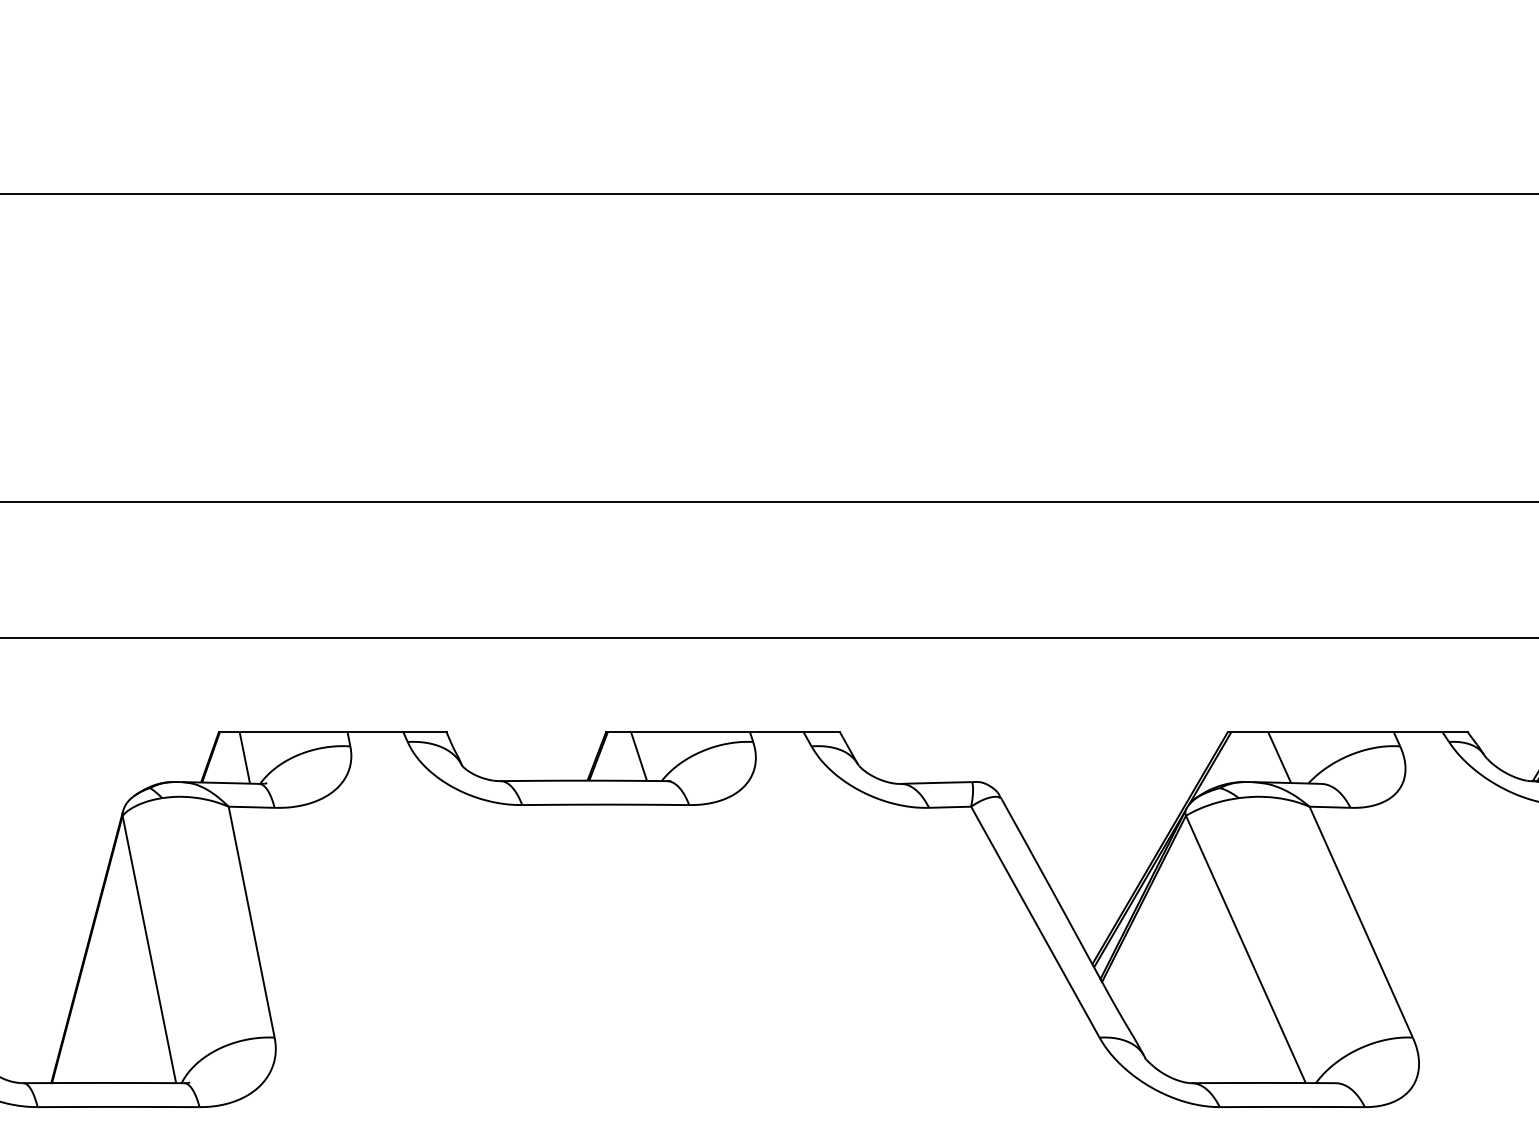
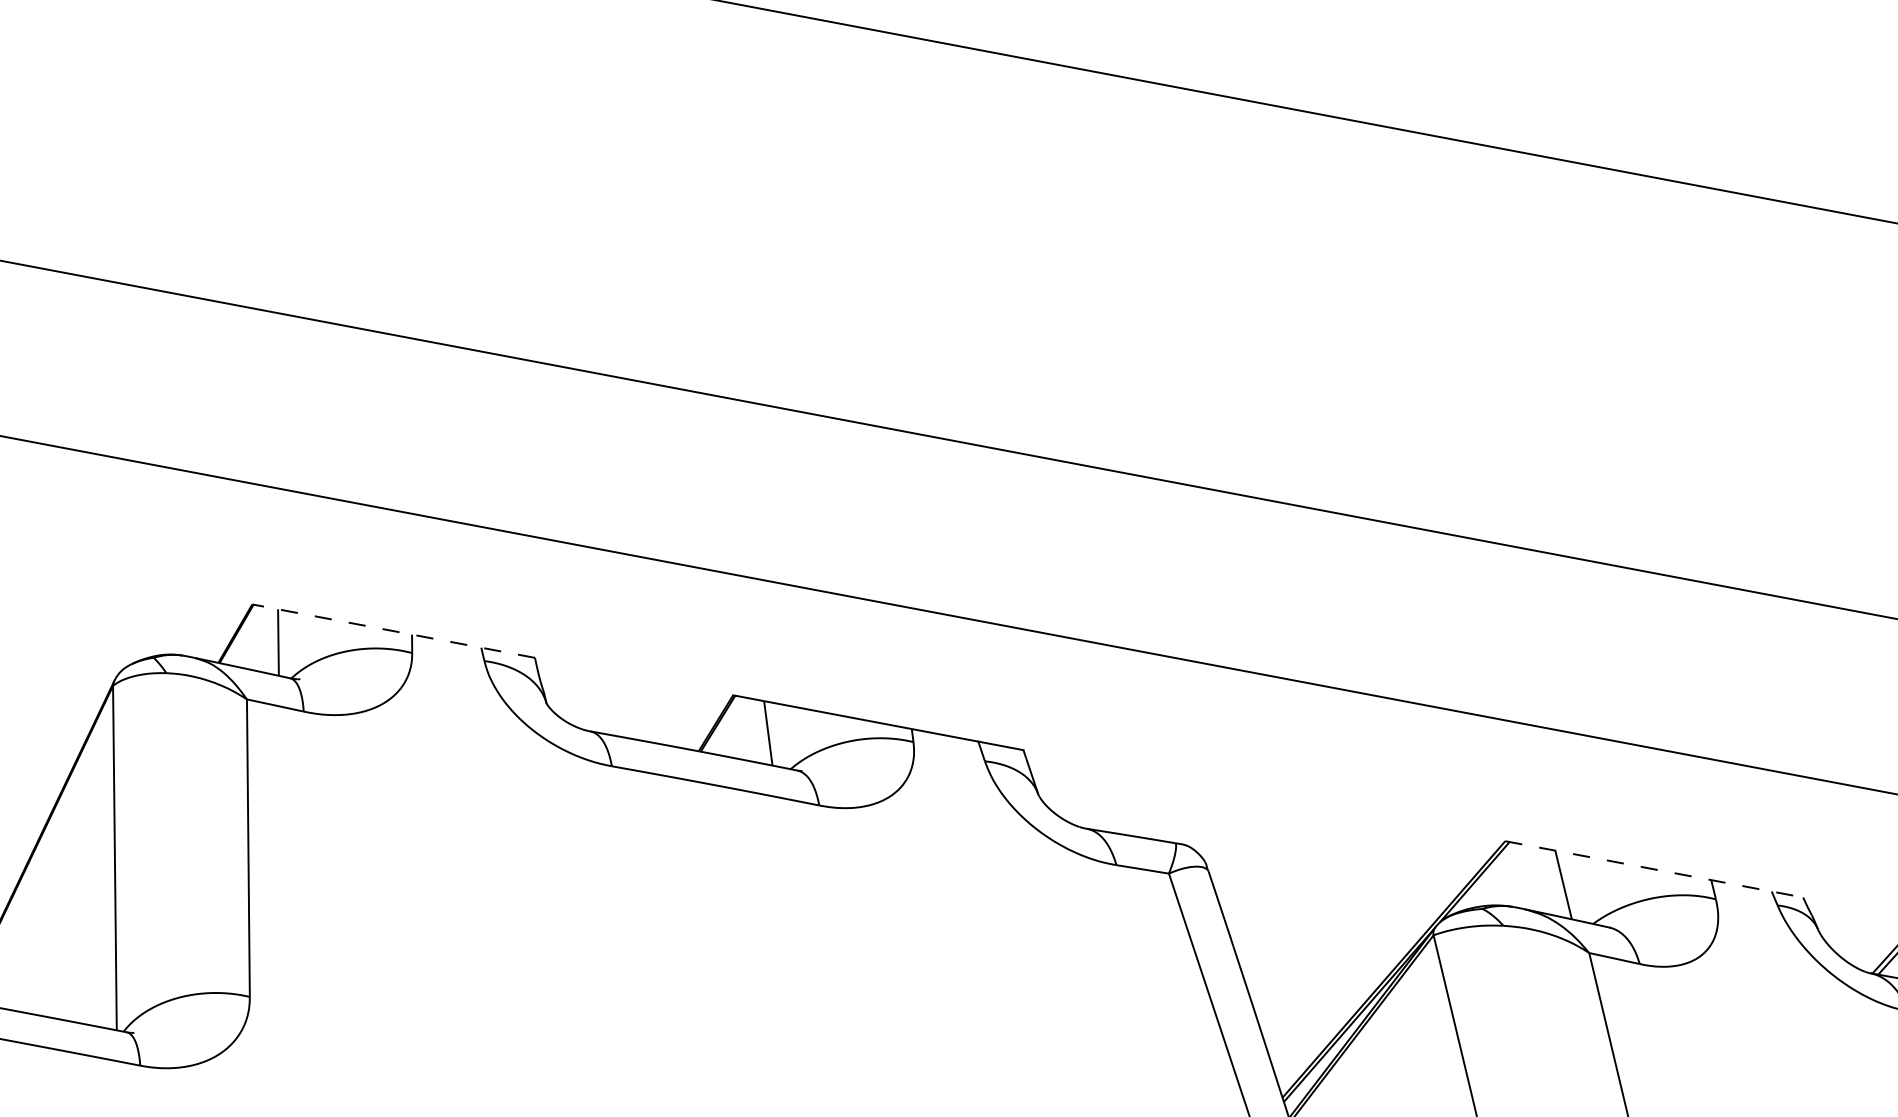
line: (332, 732) -> (393, 631), solid -> dashed
line: (1347, 732) -> (1653, 869), solid -> dashed

